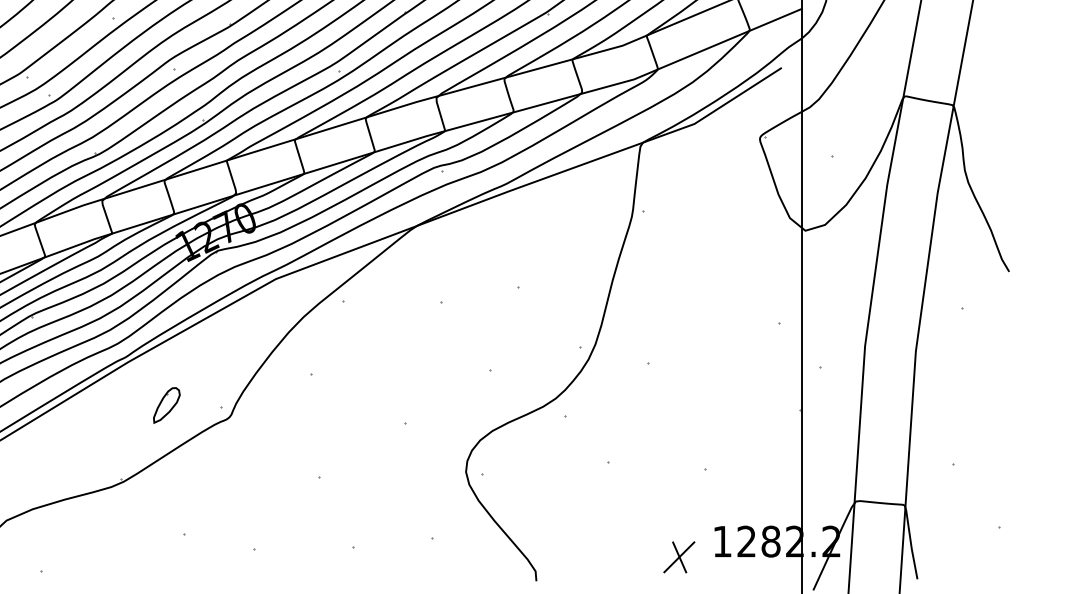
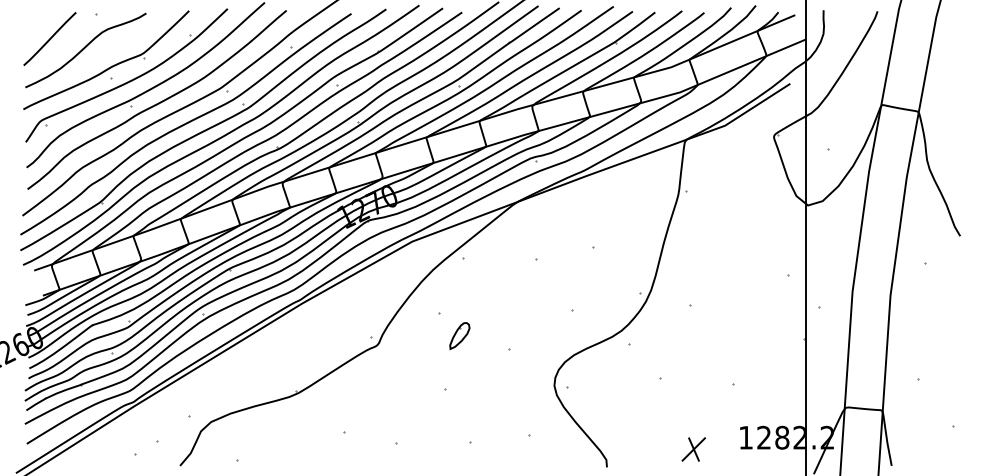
part: (166, 406) -> (459, 336), moved
part: (678, 557) -> (693, 449), moved

